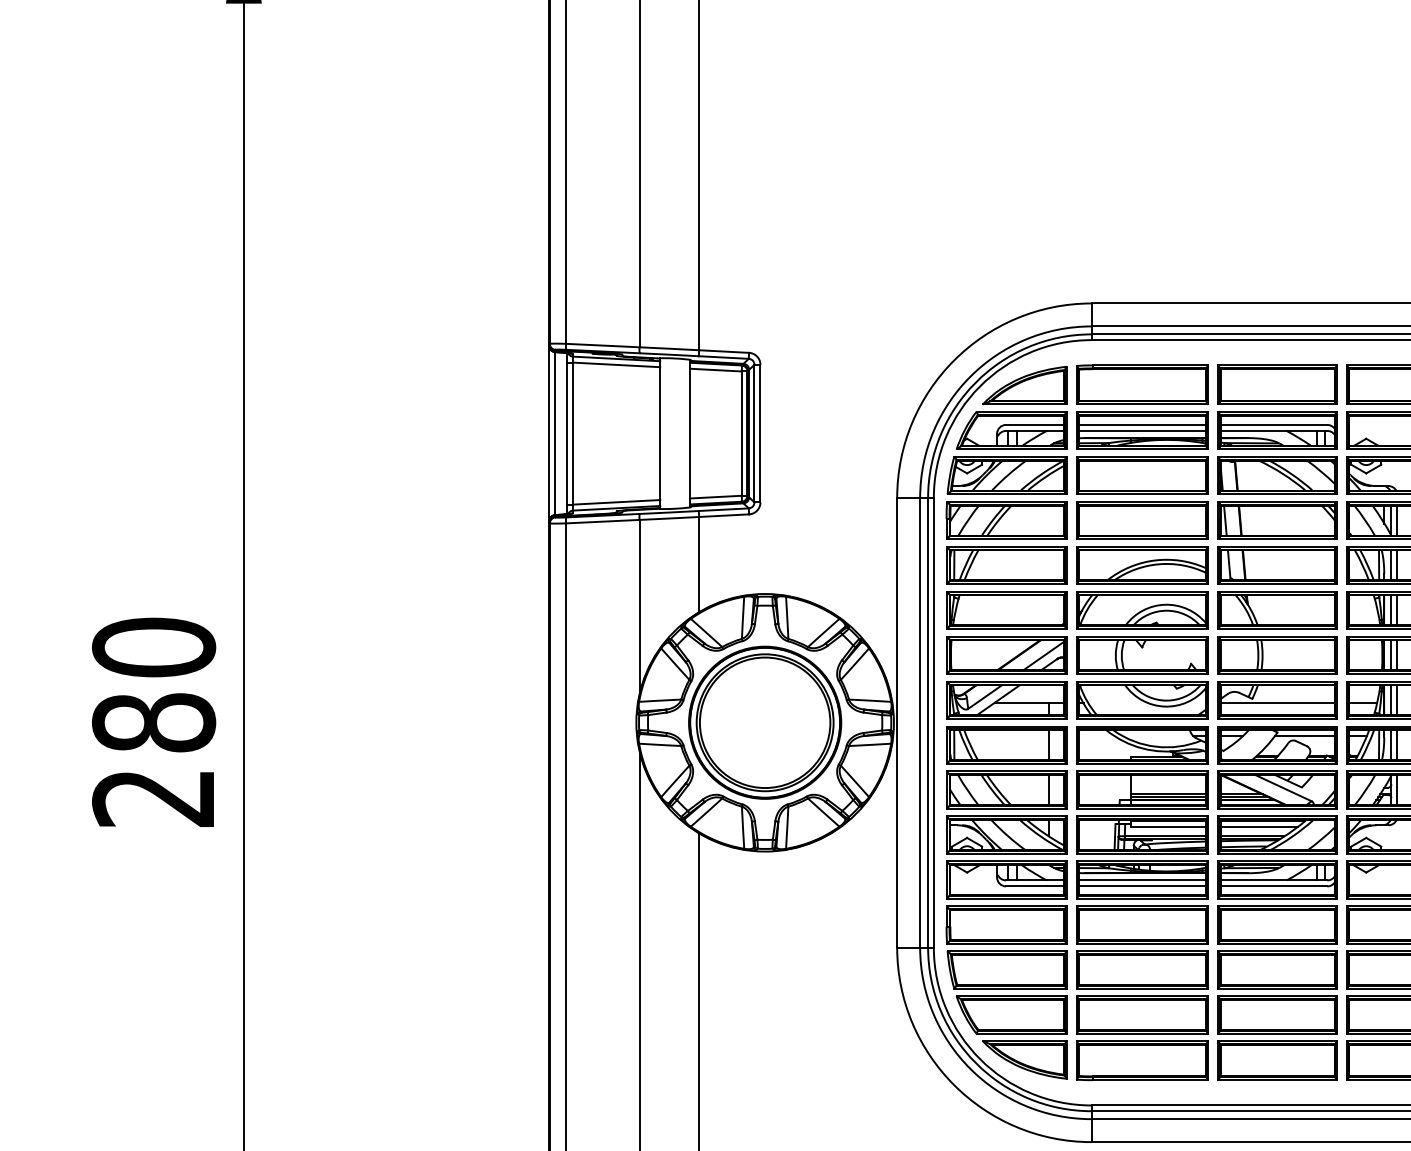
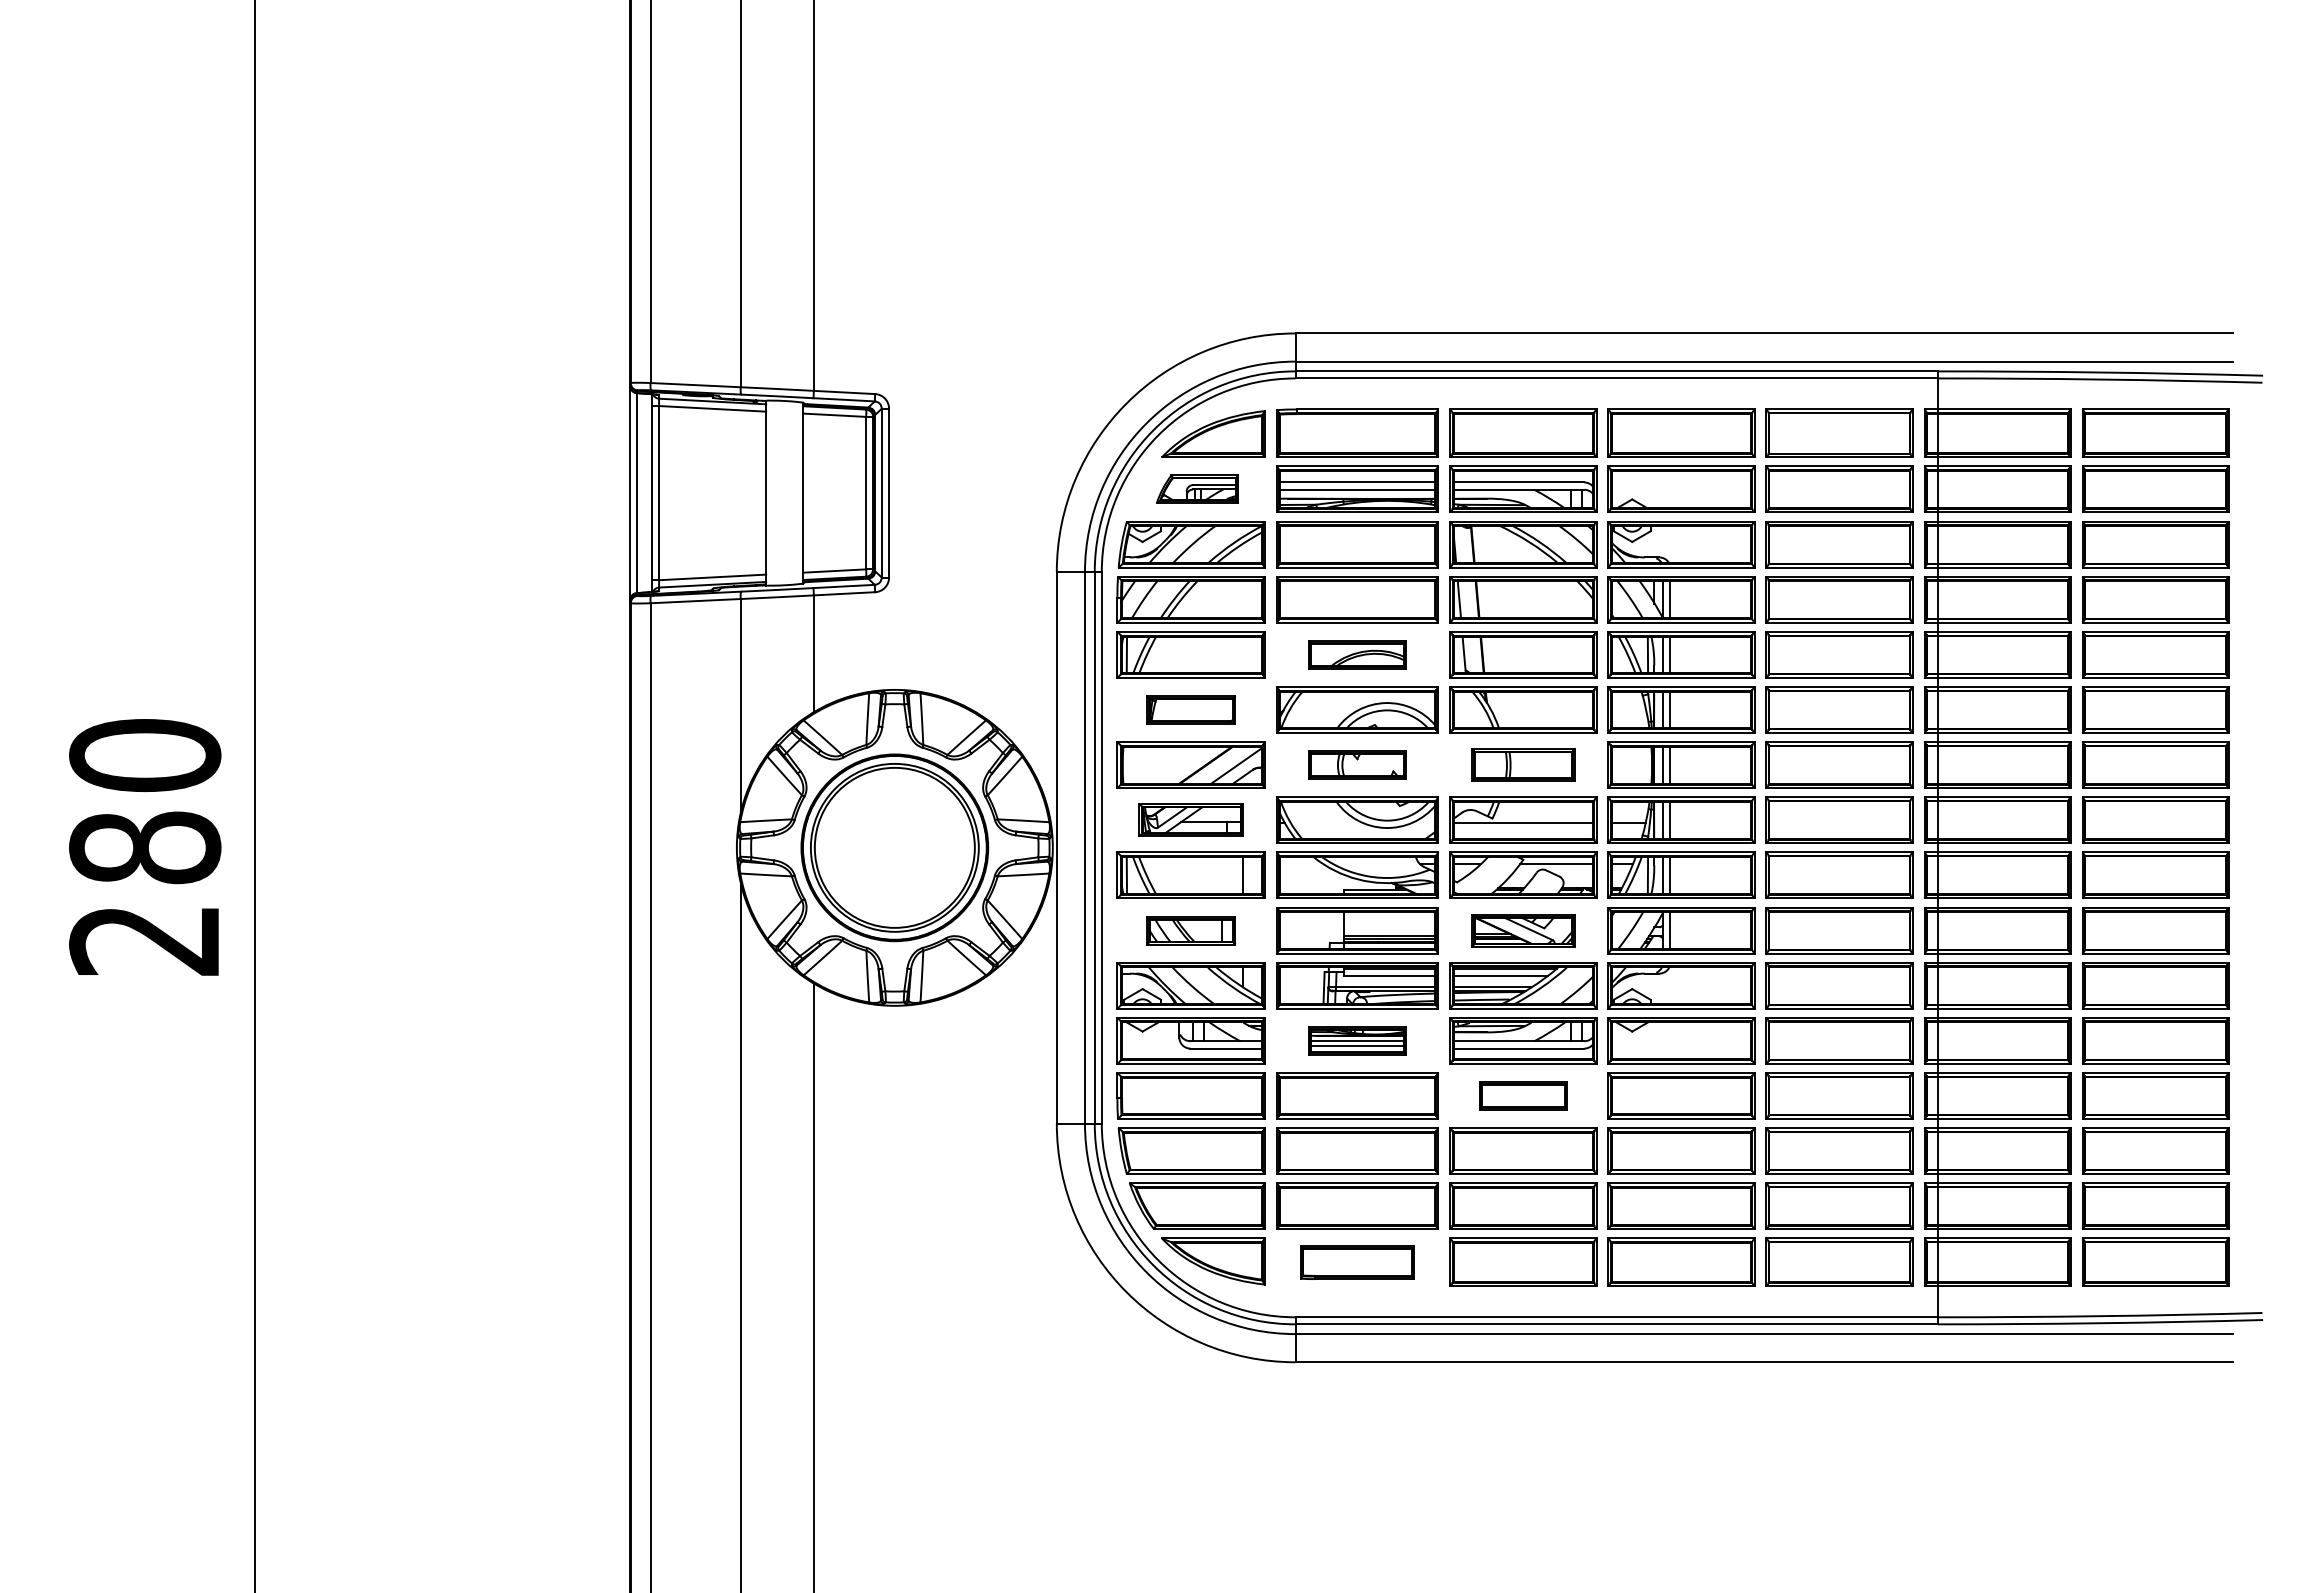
part: (1011, 429) -> (1197, 488), size x0.6
part: (1142, 565) -> (1357, 654), size x0.6
part: (1006, 609) -> (1190, 709), size x0.6
part: (1142, 654) -> (1357, 764), size x0.6
part: (1277, 654) -> (1523, 764), size x0.7
part: (1006, 699) -> (1190, 819), size x0.7
part: (1006, 790) -> (1190, 930), size x0.6
part: (1277, 790) -> (1523, 930), size x0.7
part: (1142, 879) -> (1357, 1040), size x0.6
part: (1277, 924) -> (1523, 1095), size x0.6
part: (1142, 1060) -> (1357, 1262), size x0.7

